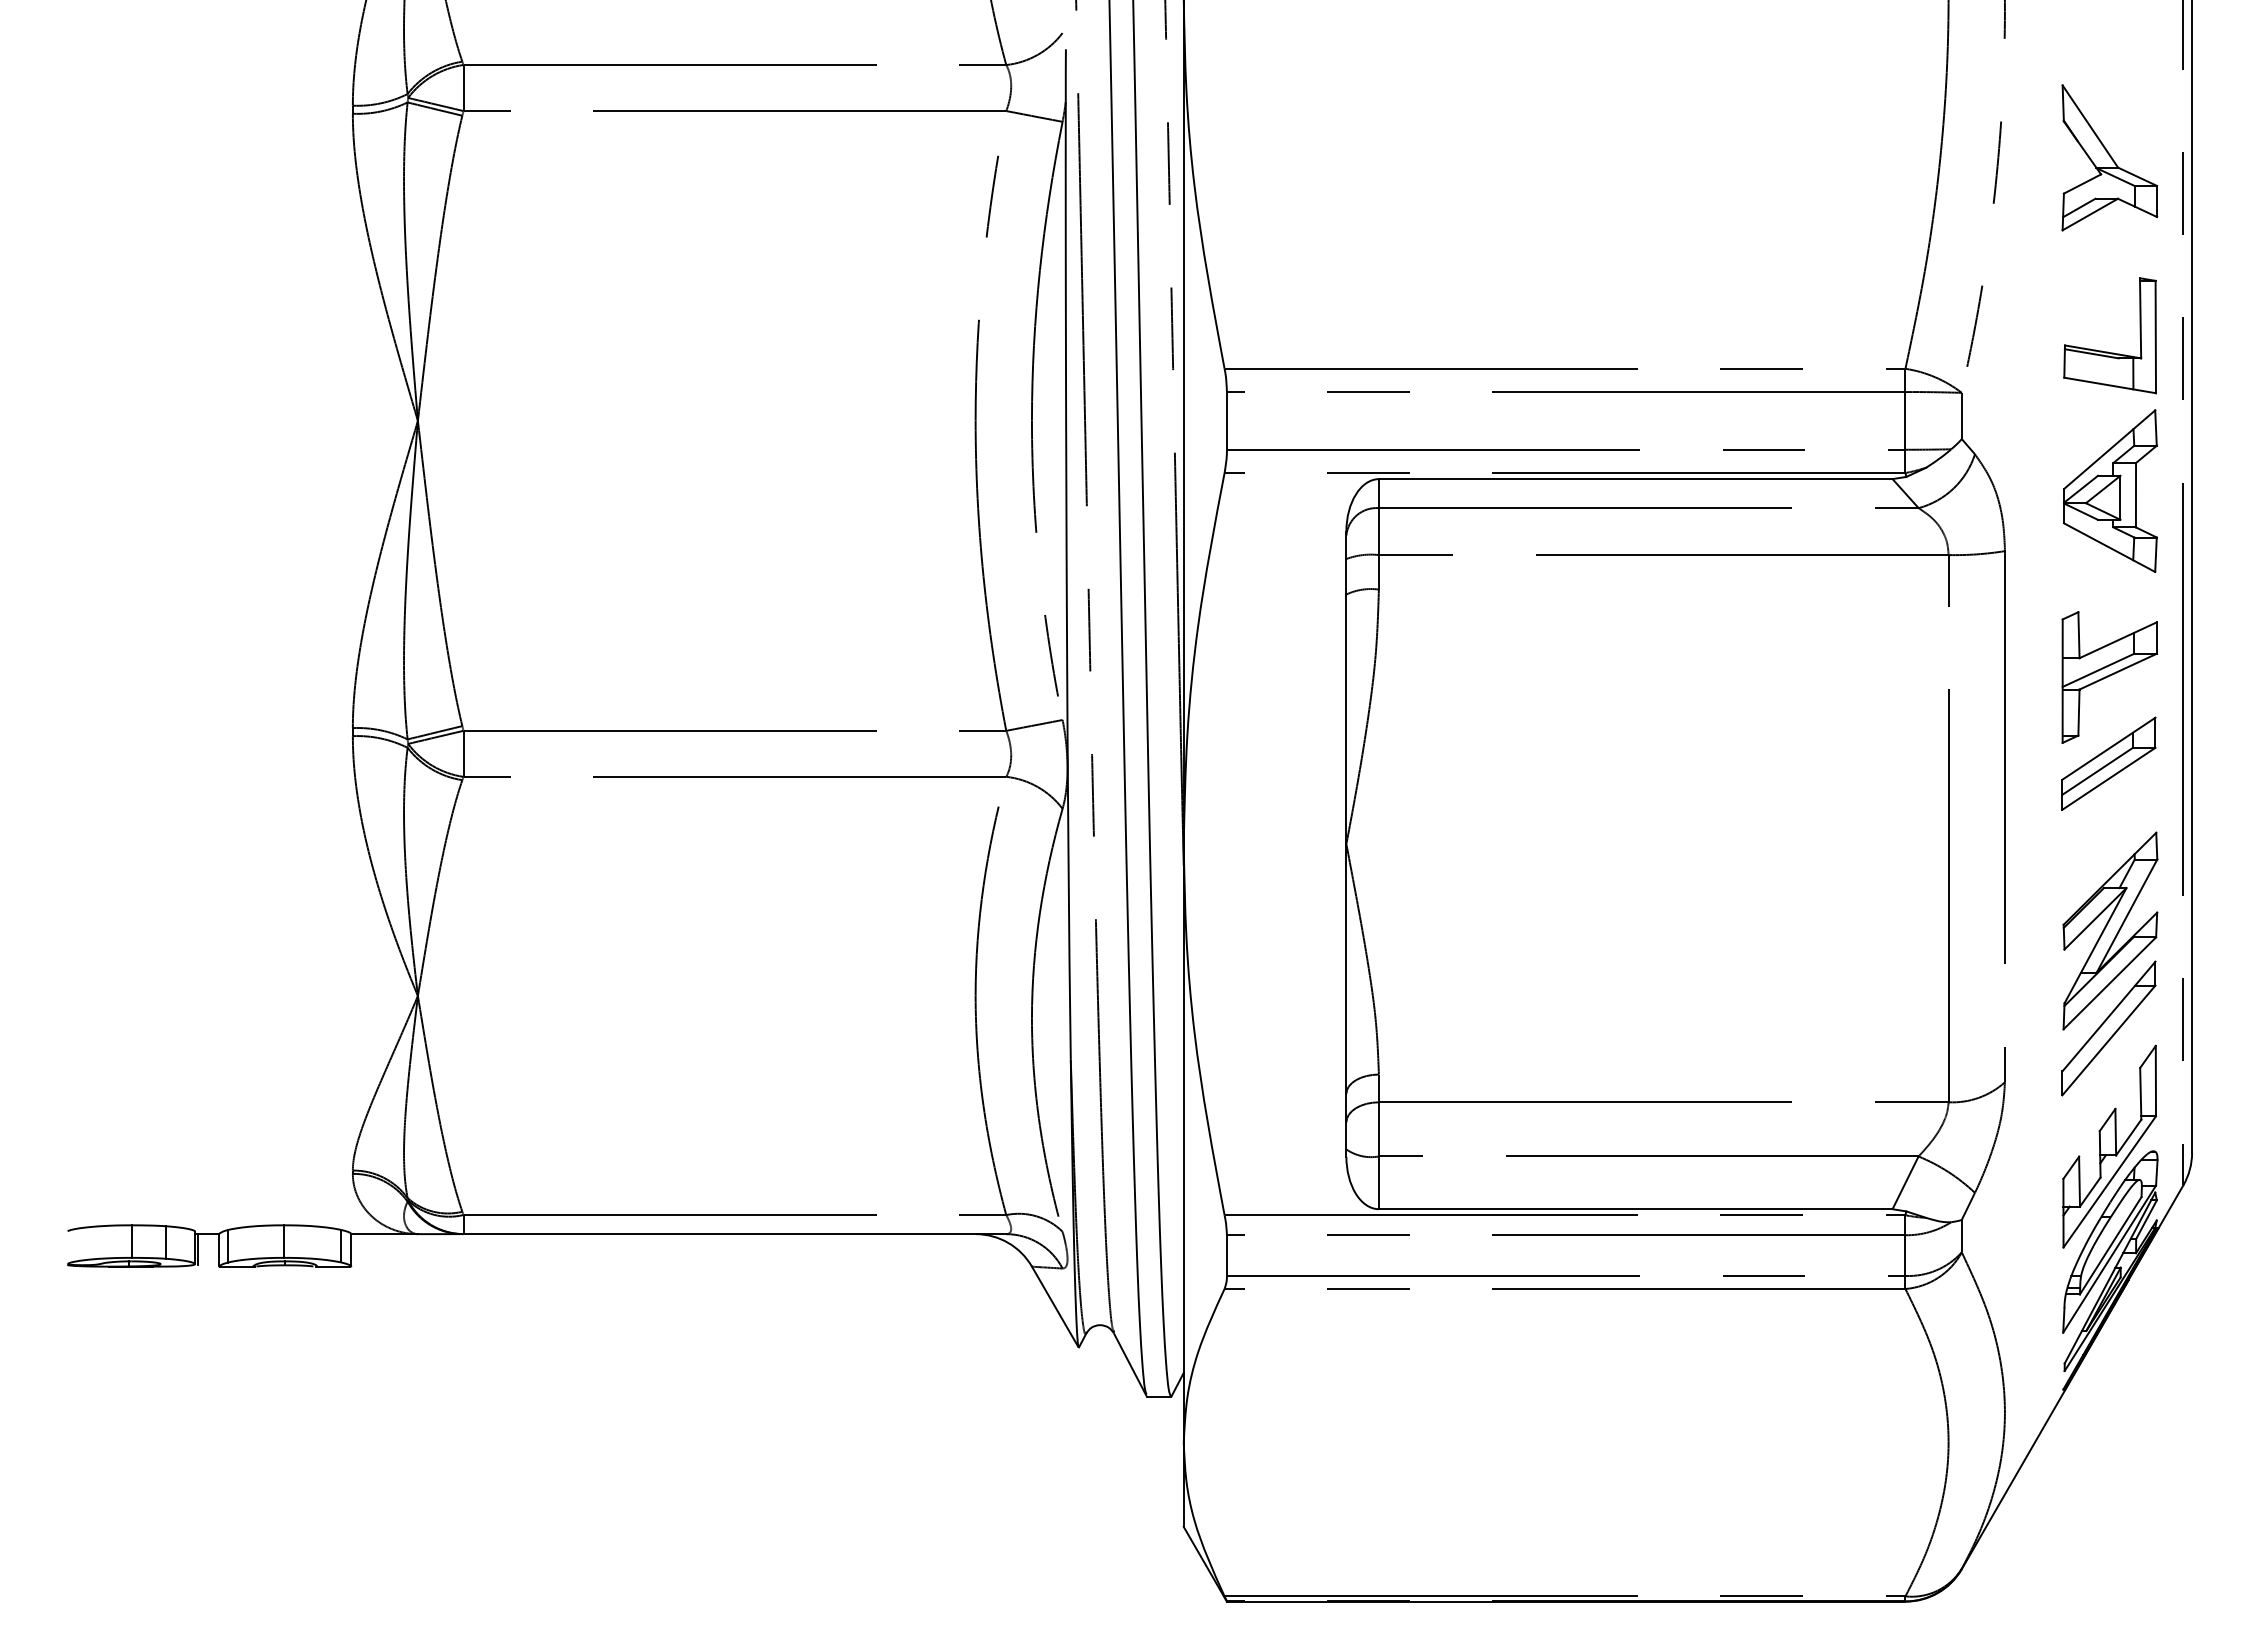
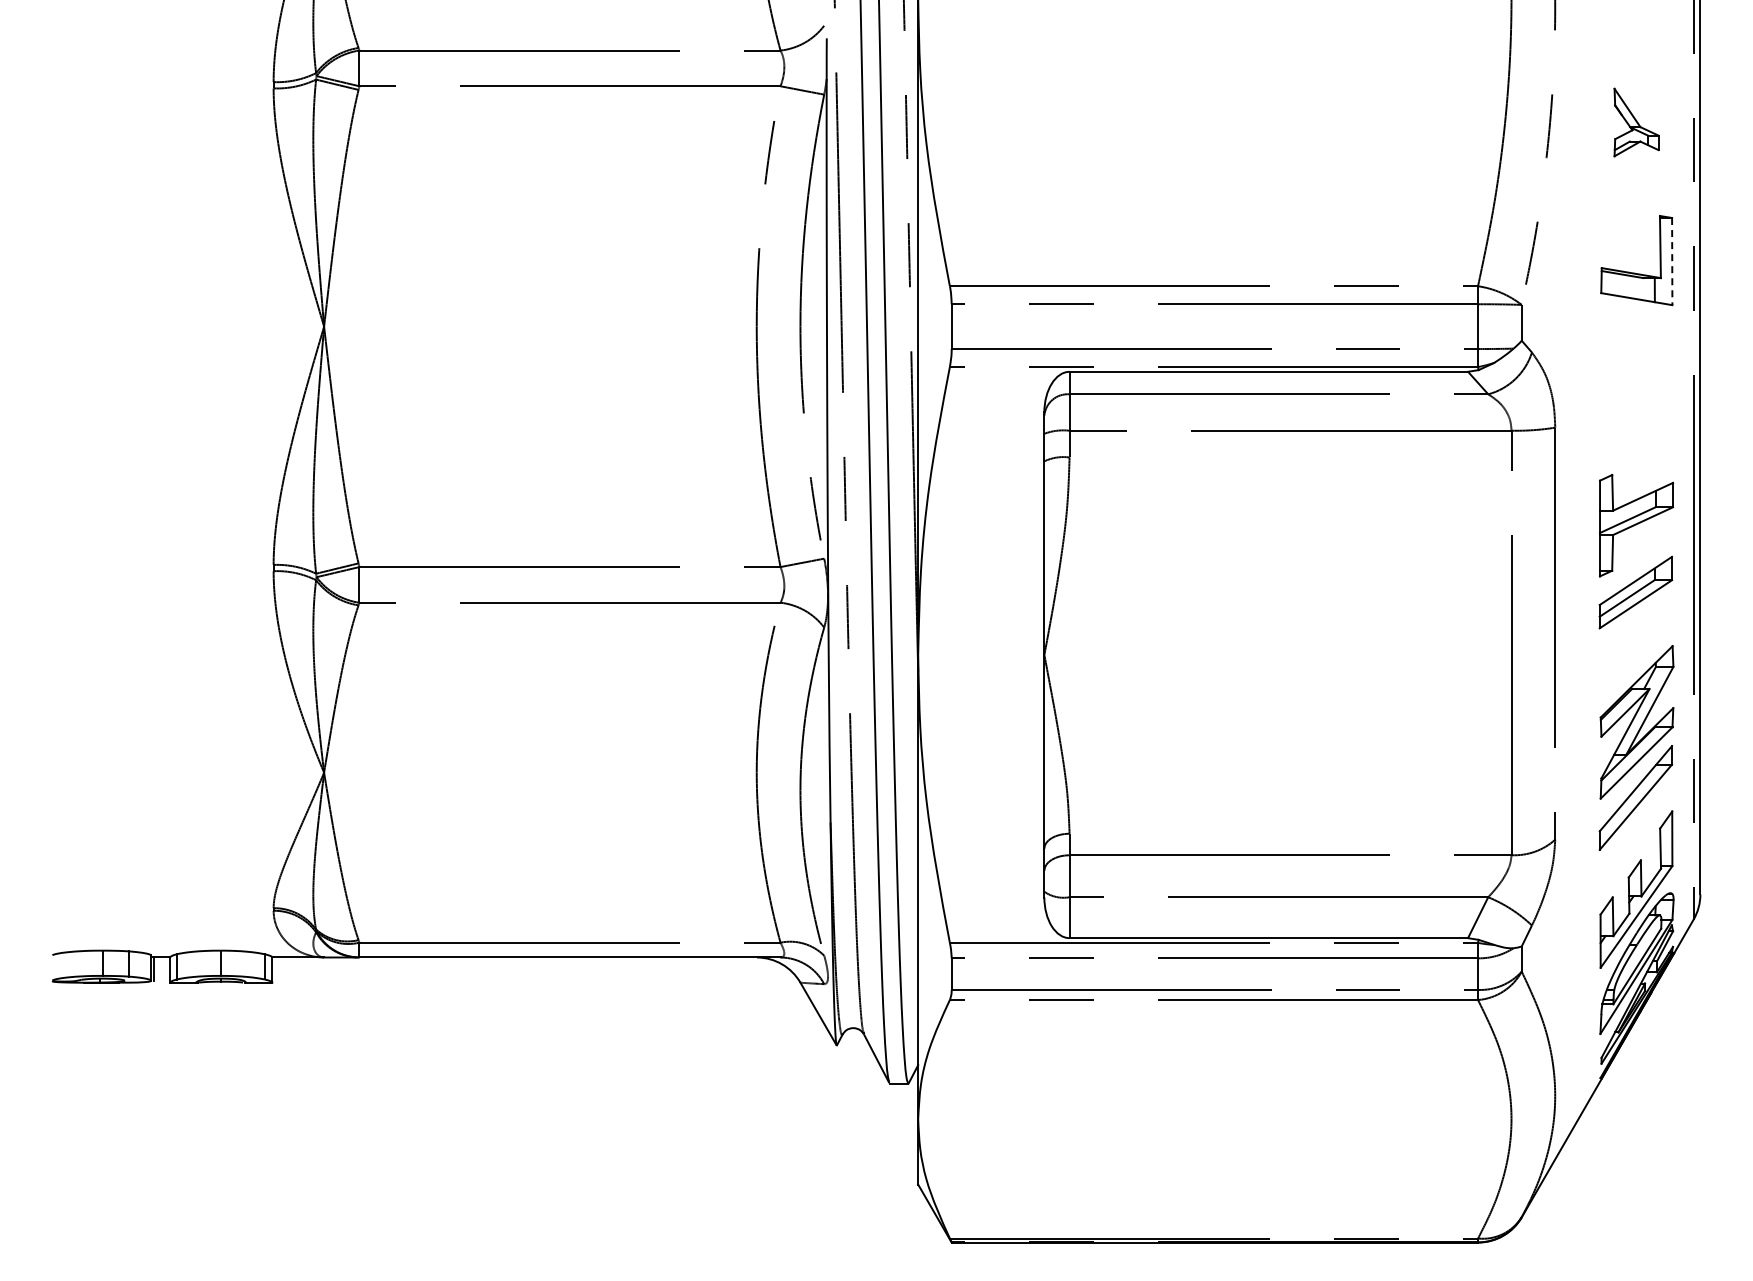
part: (2109, 157) -> (1636, 122), size x0.6
line: (2156, 336) -> (1672, 261), solid -> dashed
part: (2109, 490) -> (1636, 380), removed

